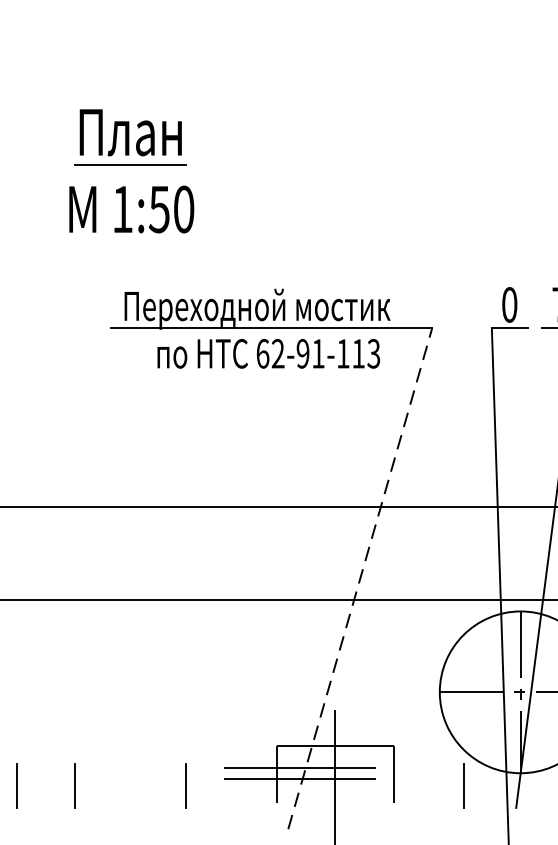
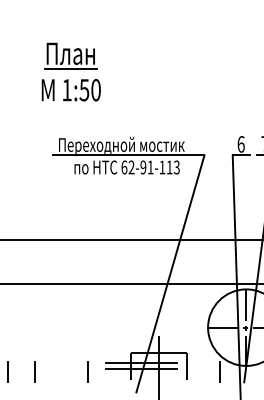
part: (129, 169) -> (70, 71), moved
text: (508, 305) -> (240, 144), 0 -> 6
line: (360, 577) -> (170, 273), dashed -> solid

